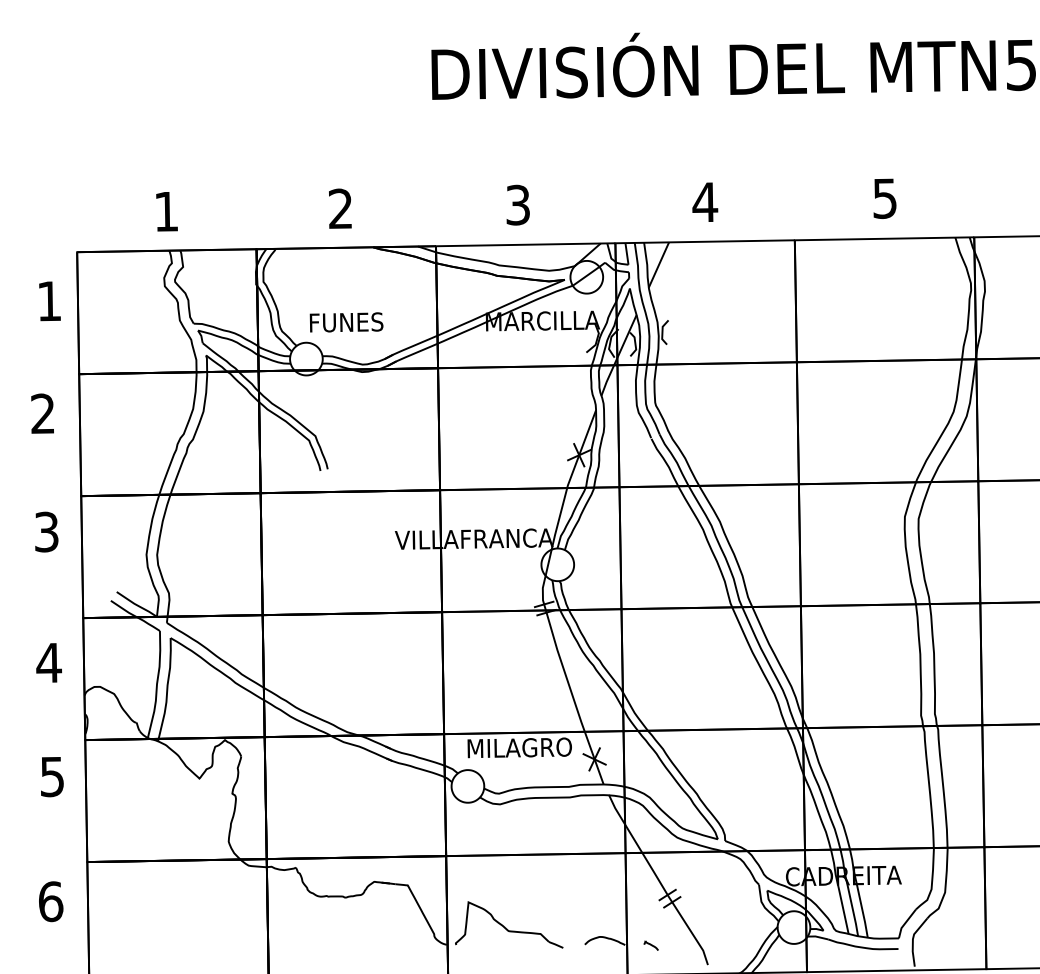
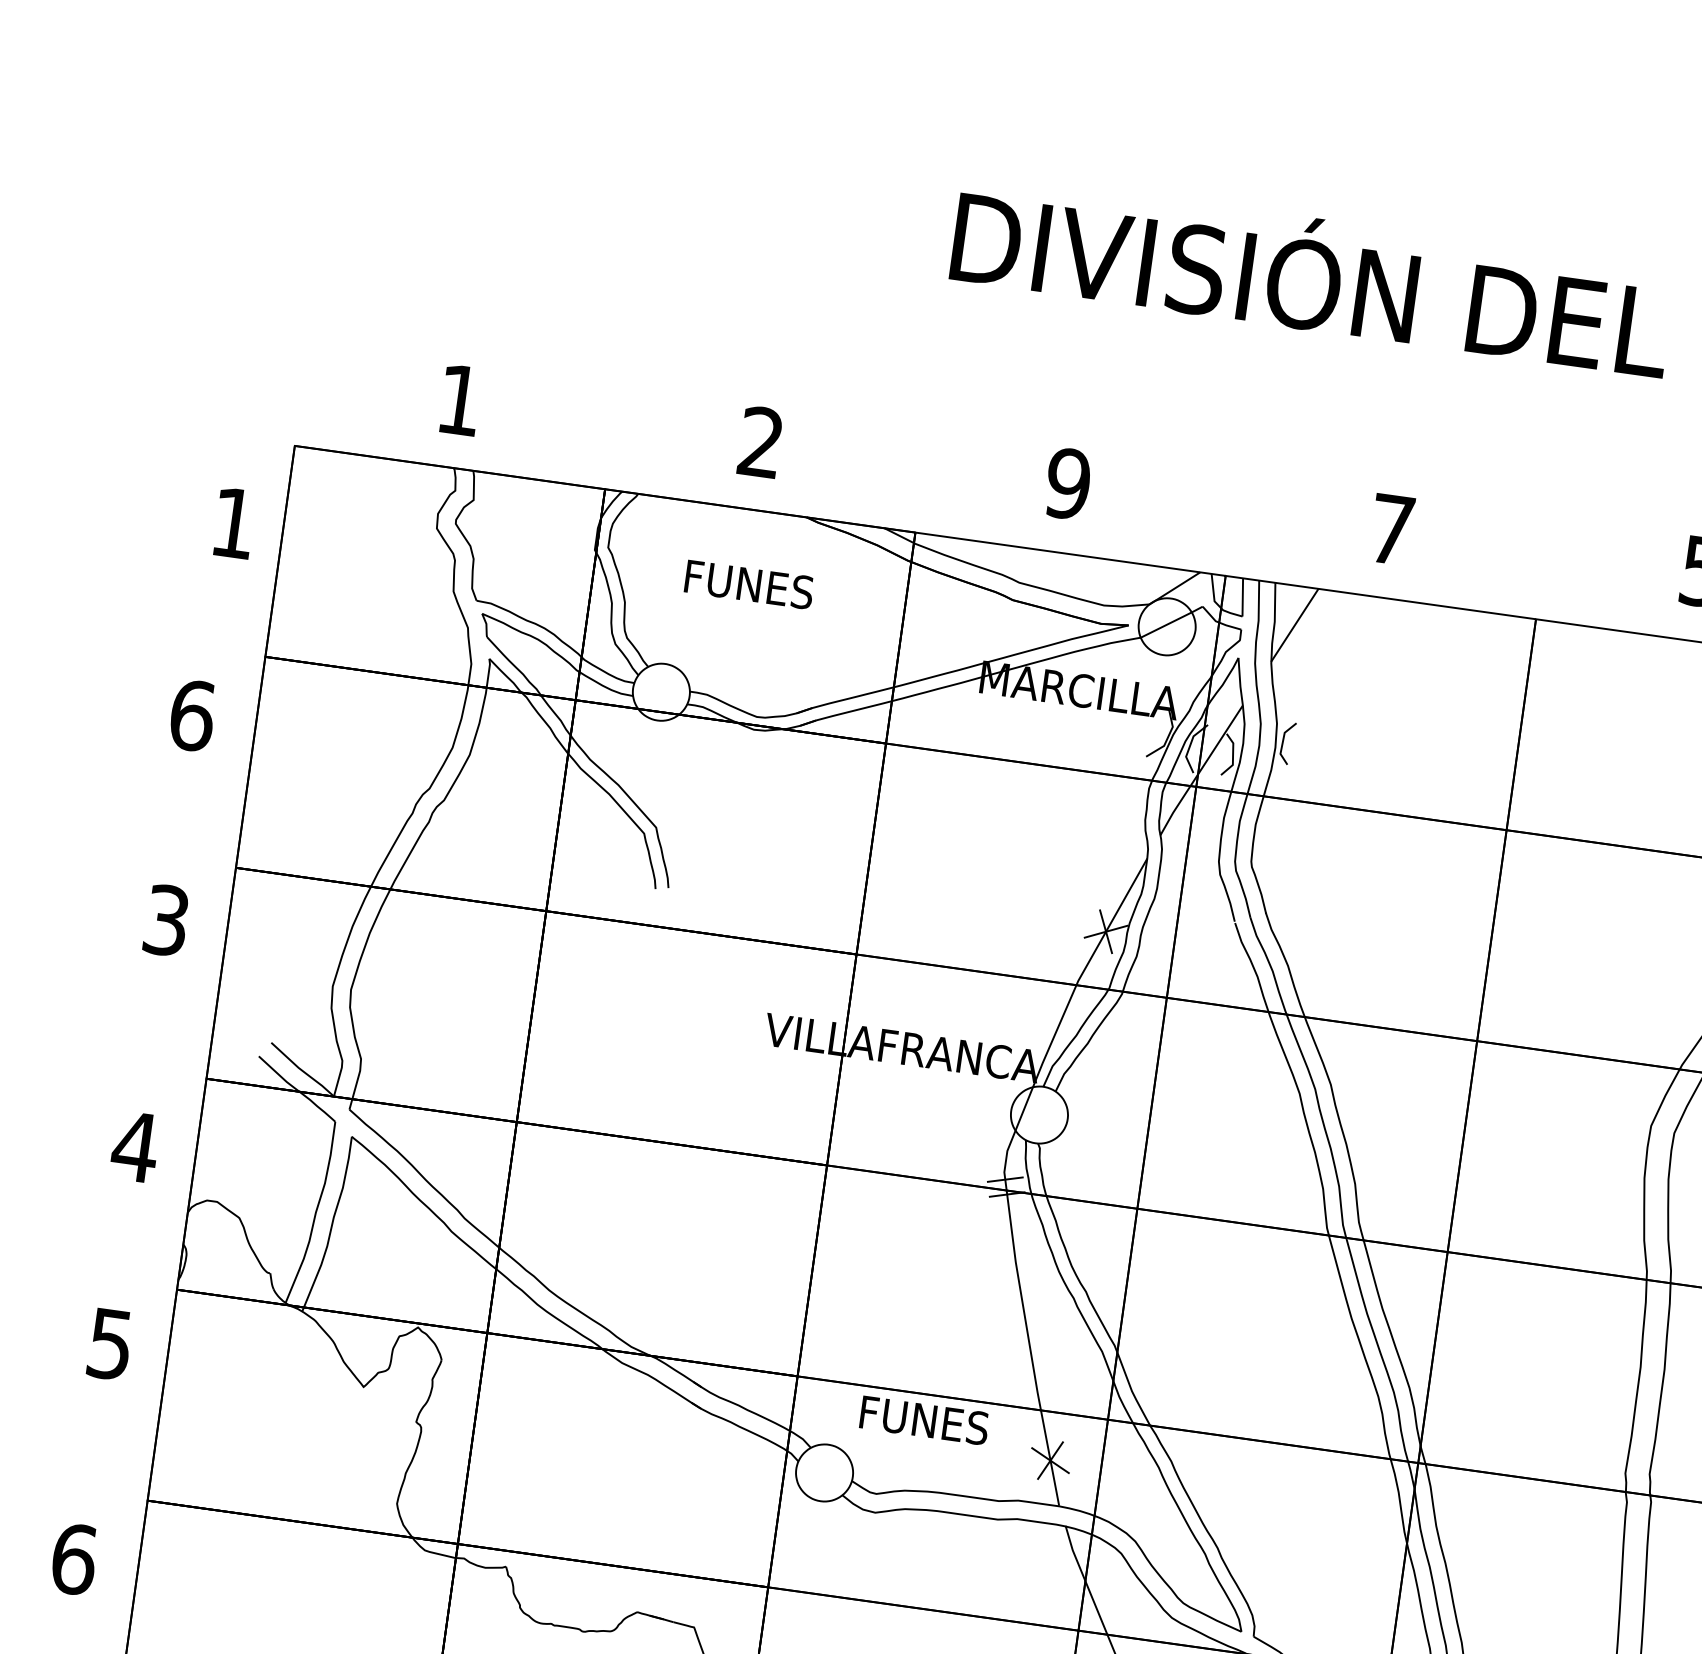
text: (705, 202) -> (1392, 529), 4 -> 7
text: (517, 205) -> (1067, 484), 3 -> 9
text: (346, 322) -> (749, 584), moved
text: (43, 413) -> (193, 715), 2 -> 6
text: (519, 747) -> (924, 1419), MILAGRO -> FUNES

